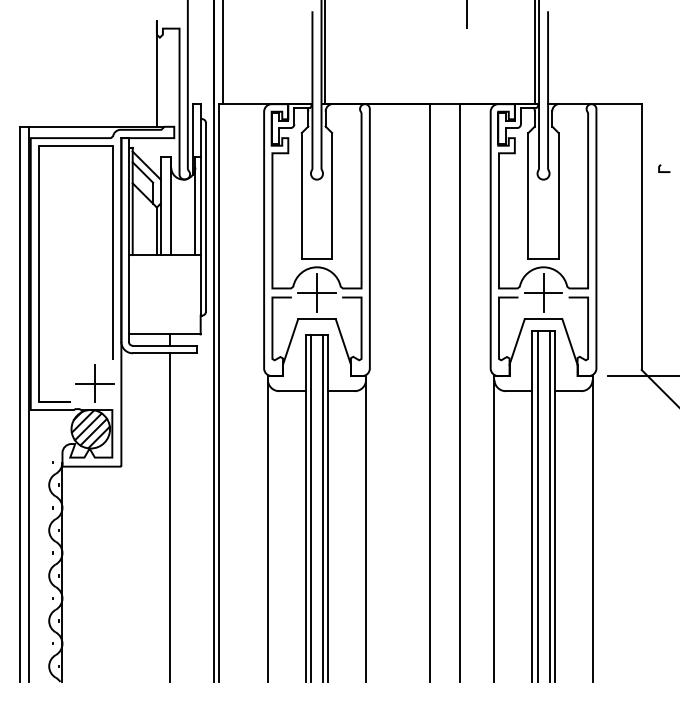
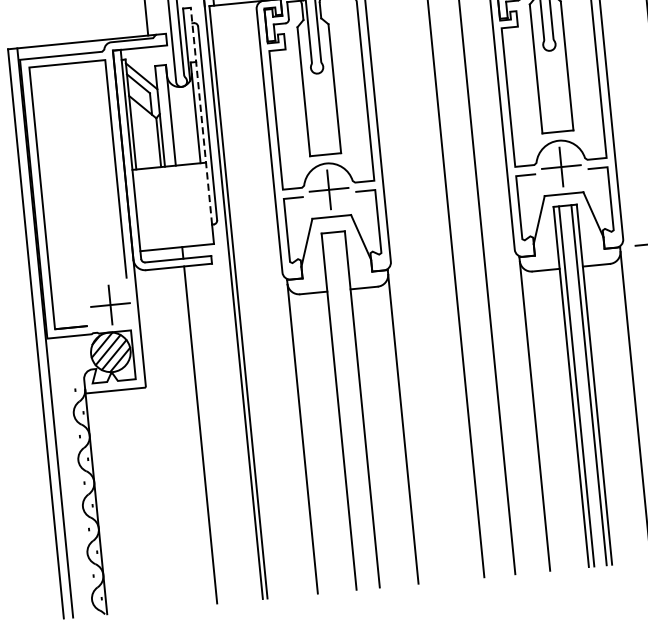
line: (200, 209) -> (201, 115), solid -> dashed
line: (310, 507) -> (344, 410), removed
line: (323, 507) -> (357, 409), removed

